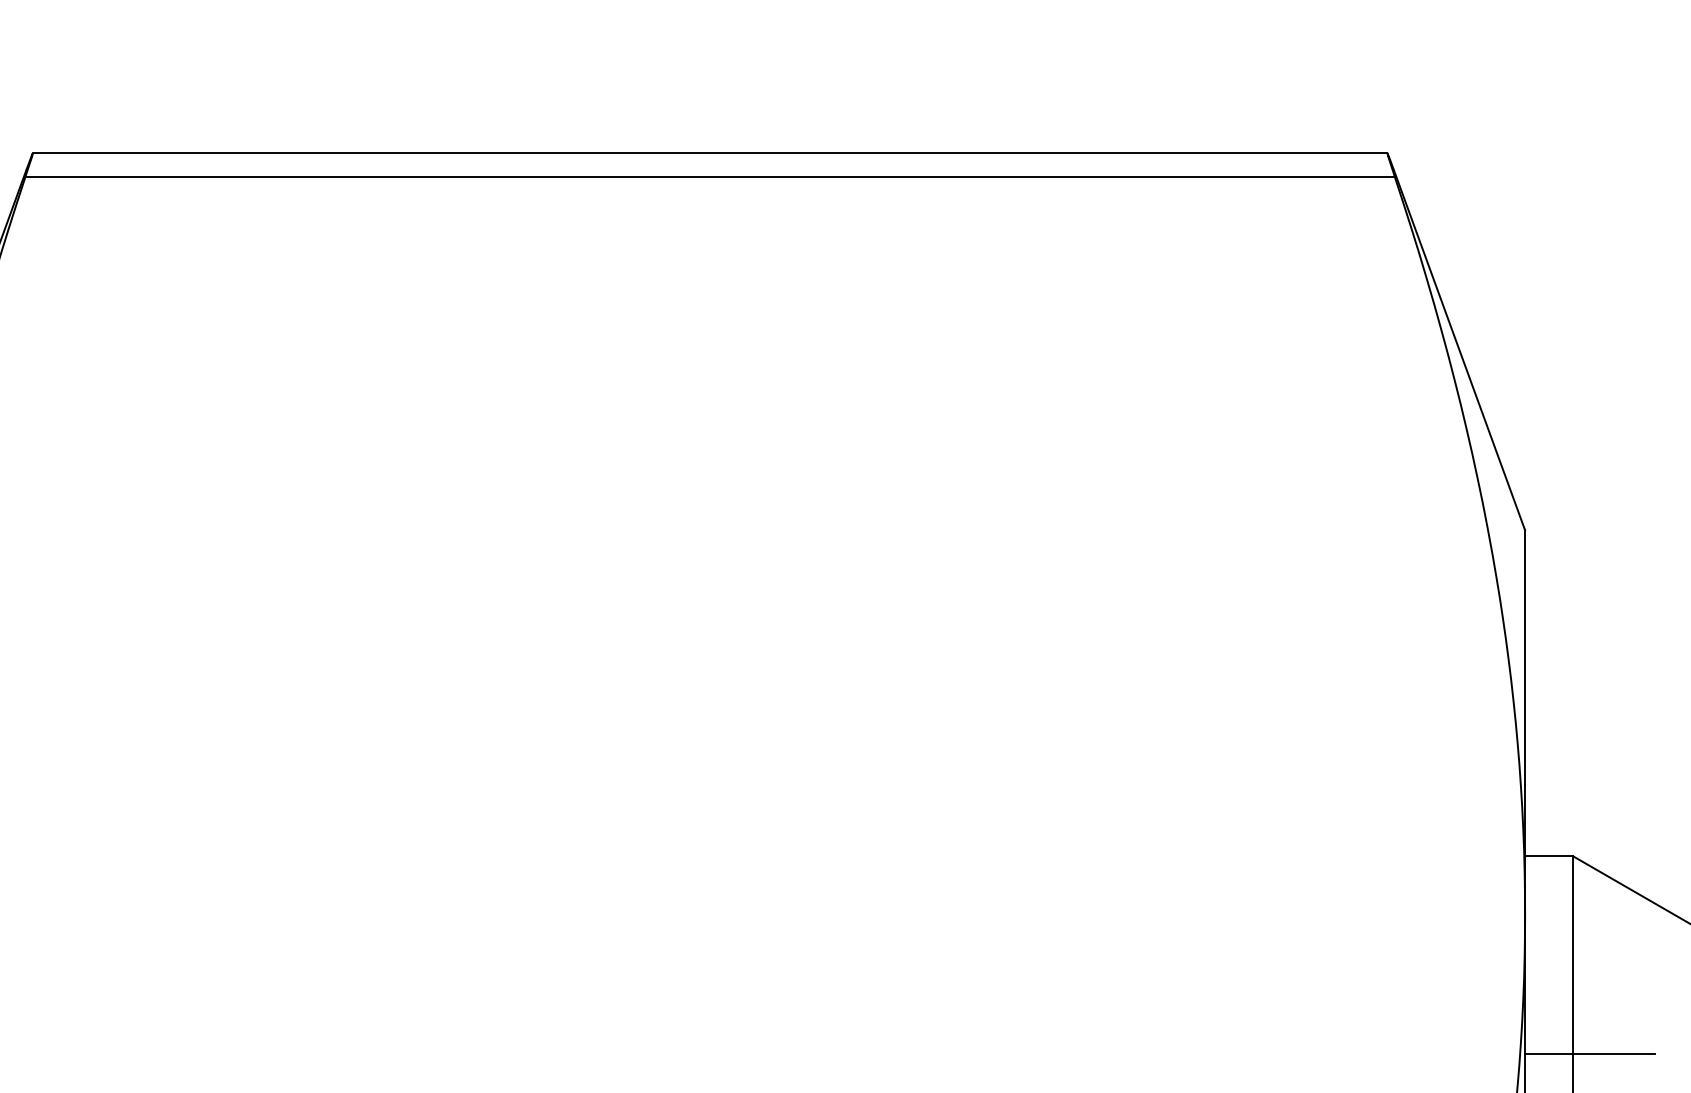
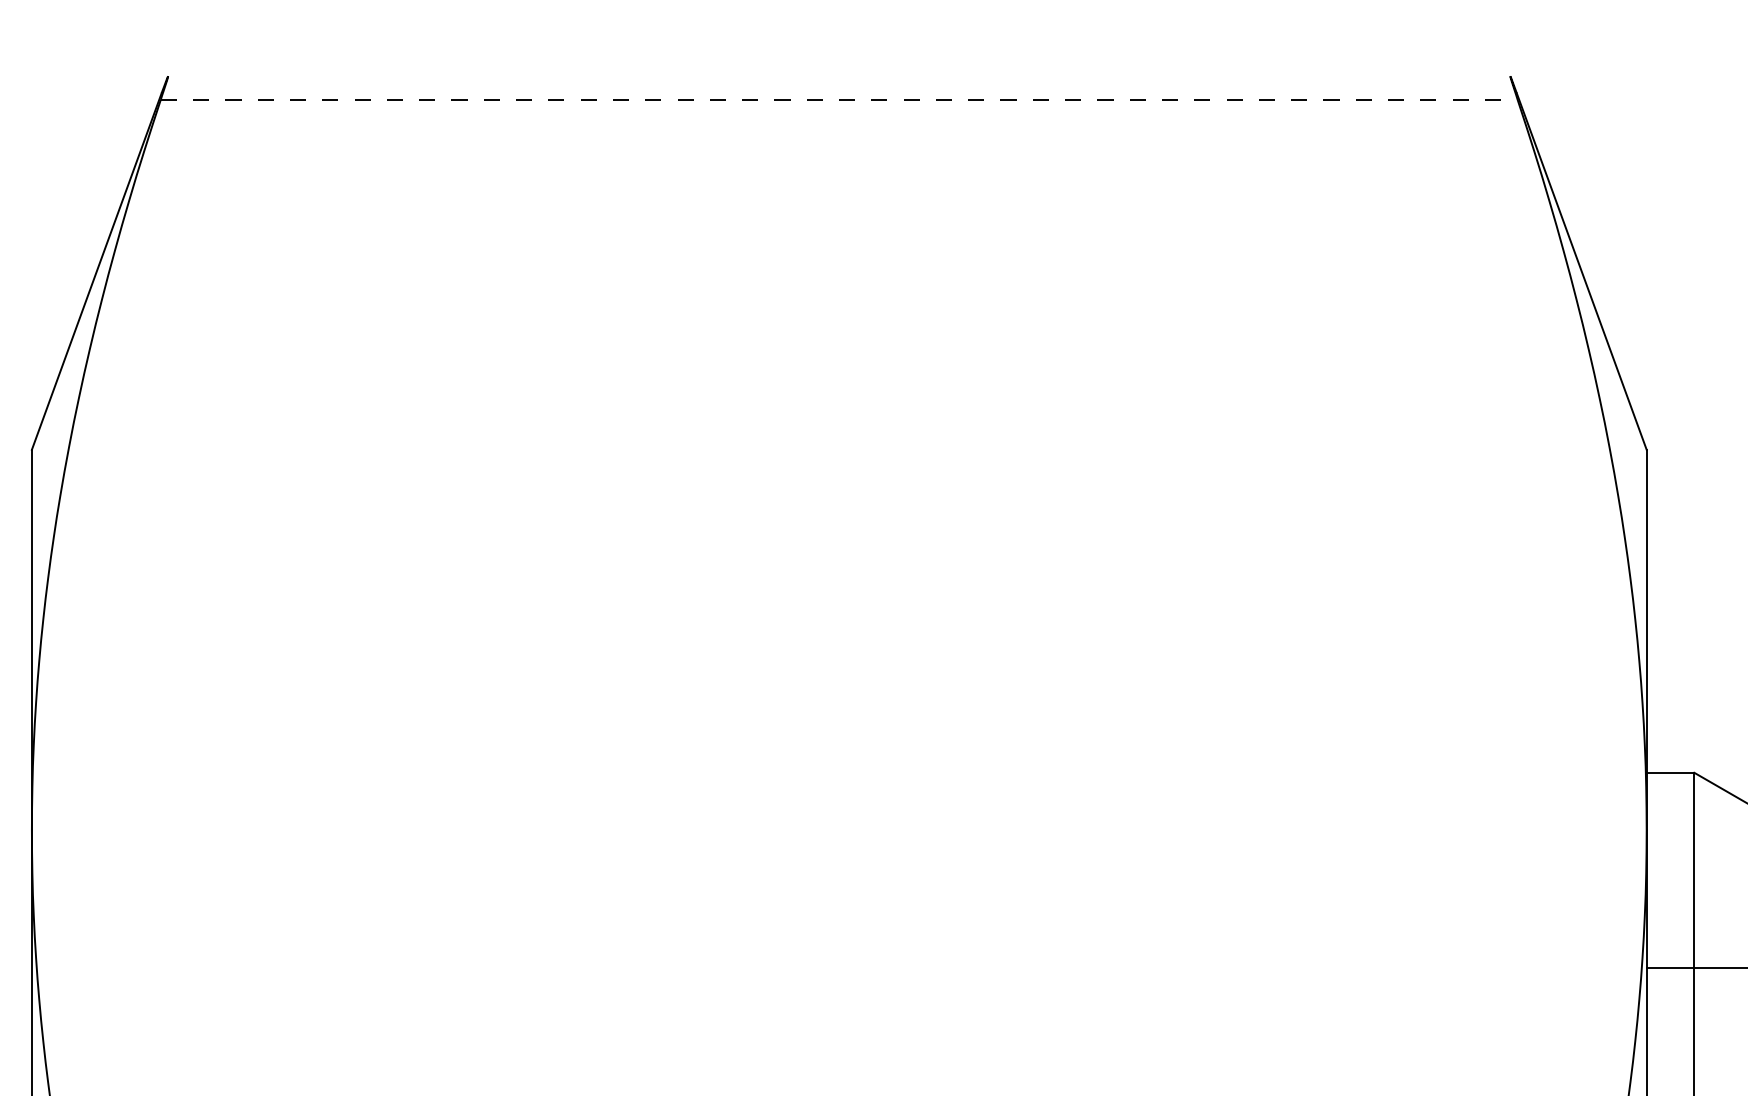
line: (710, 153) -> (839, 76), removed
line: (710, 176) -> (839, 99), solid -> dashed

